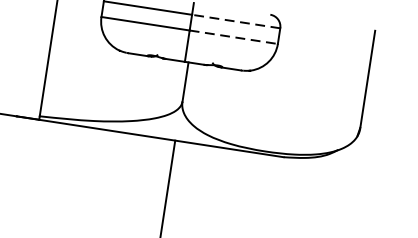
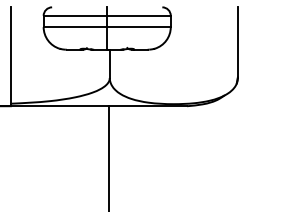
line: (236, 21) -> (139, 15), dashed -> solid
line: (234, 37) -> (139, 27), dashed -> solid

